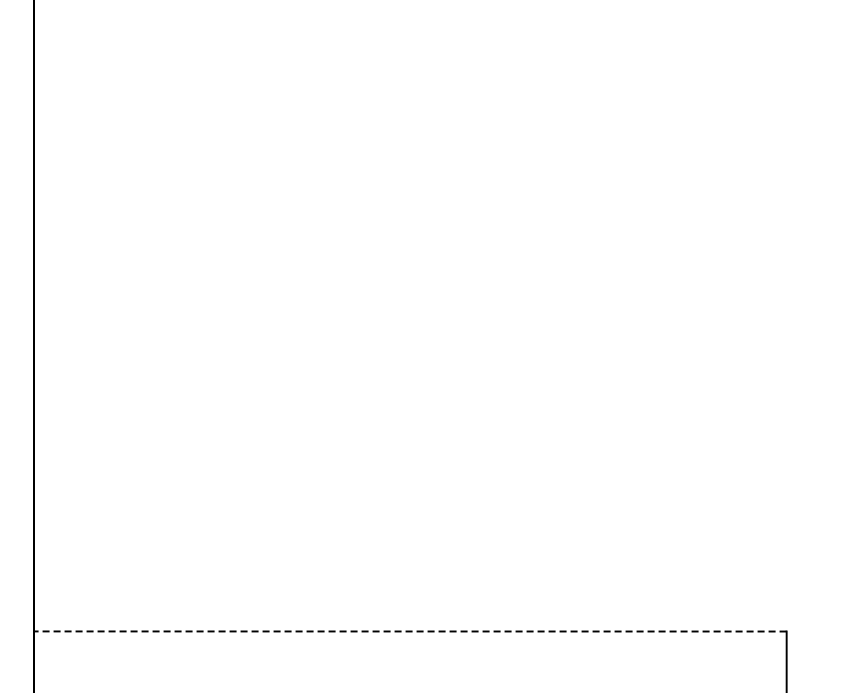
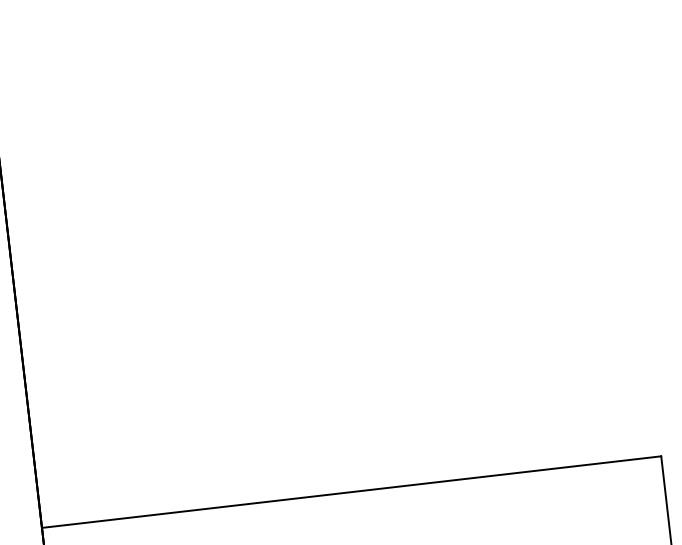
line: (409, 631) -> (350, 492), dashed -> solid

